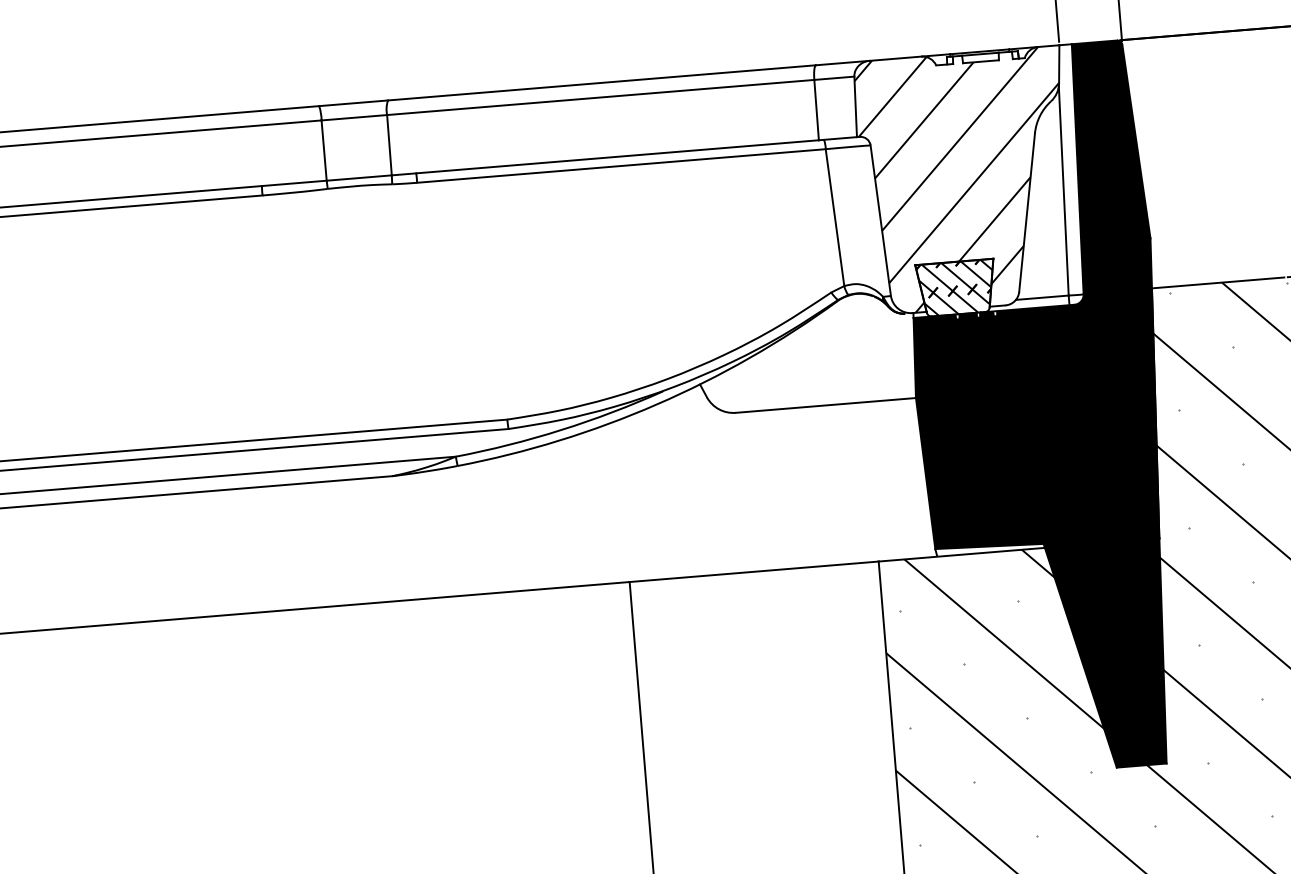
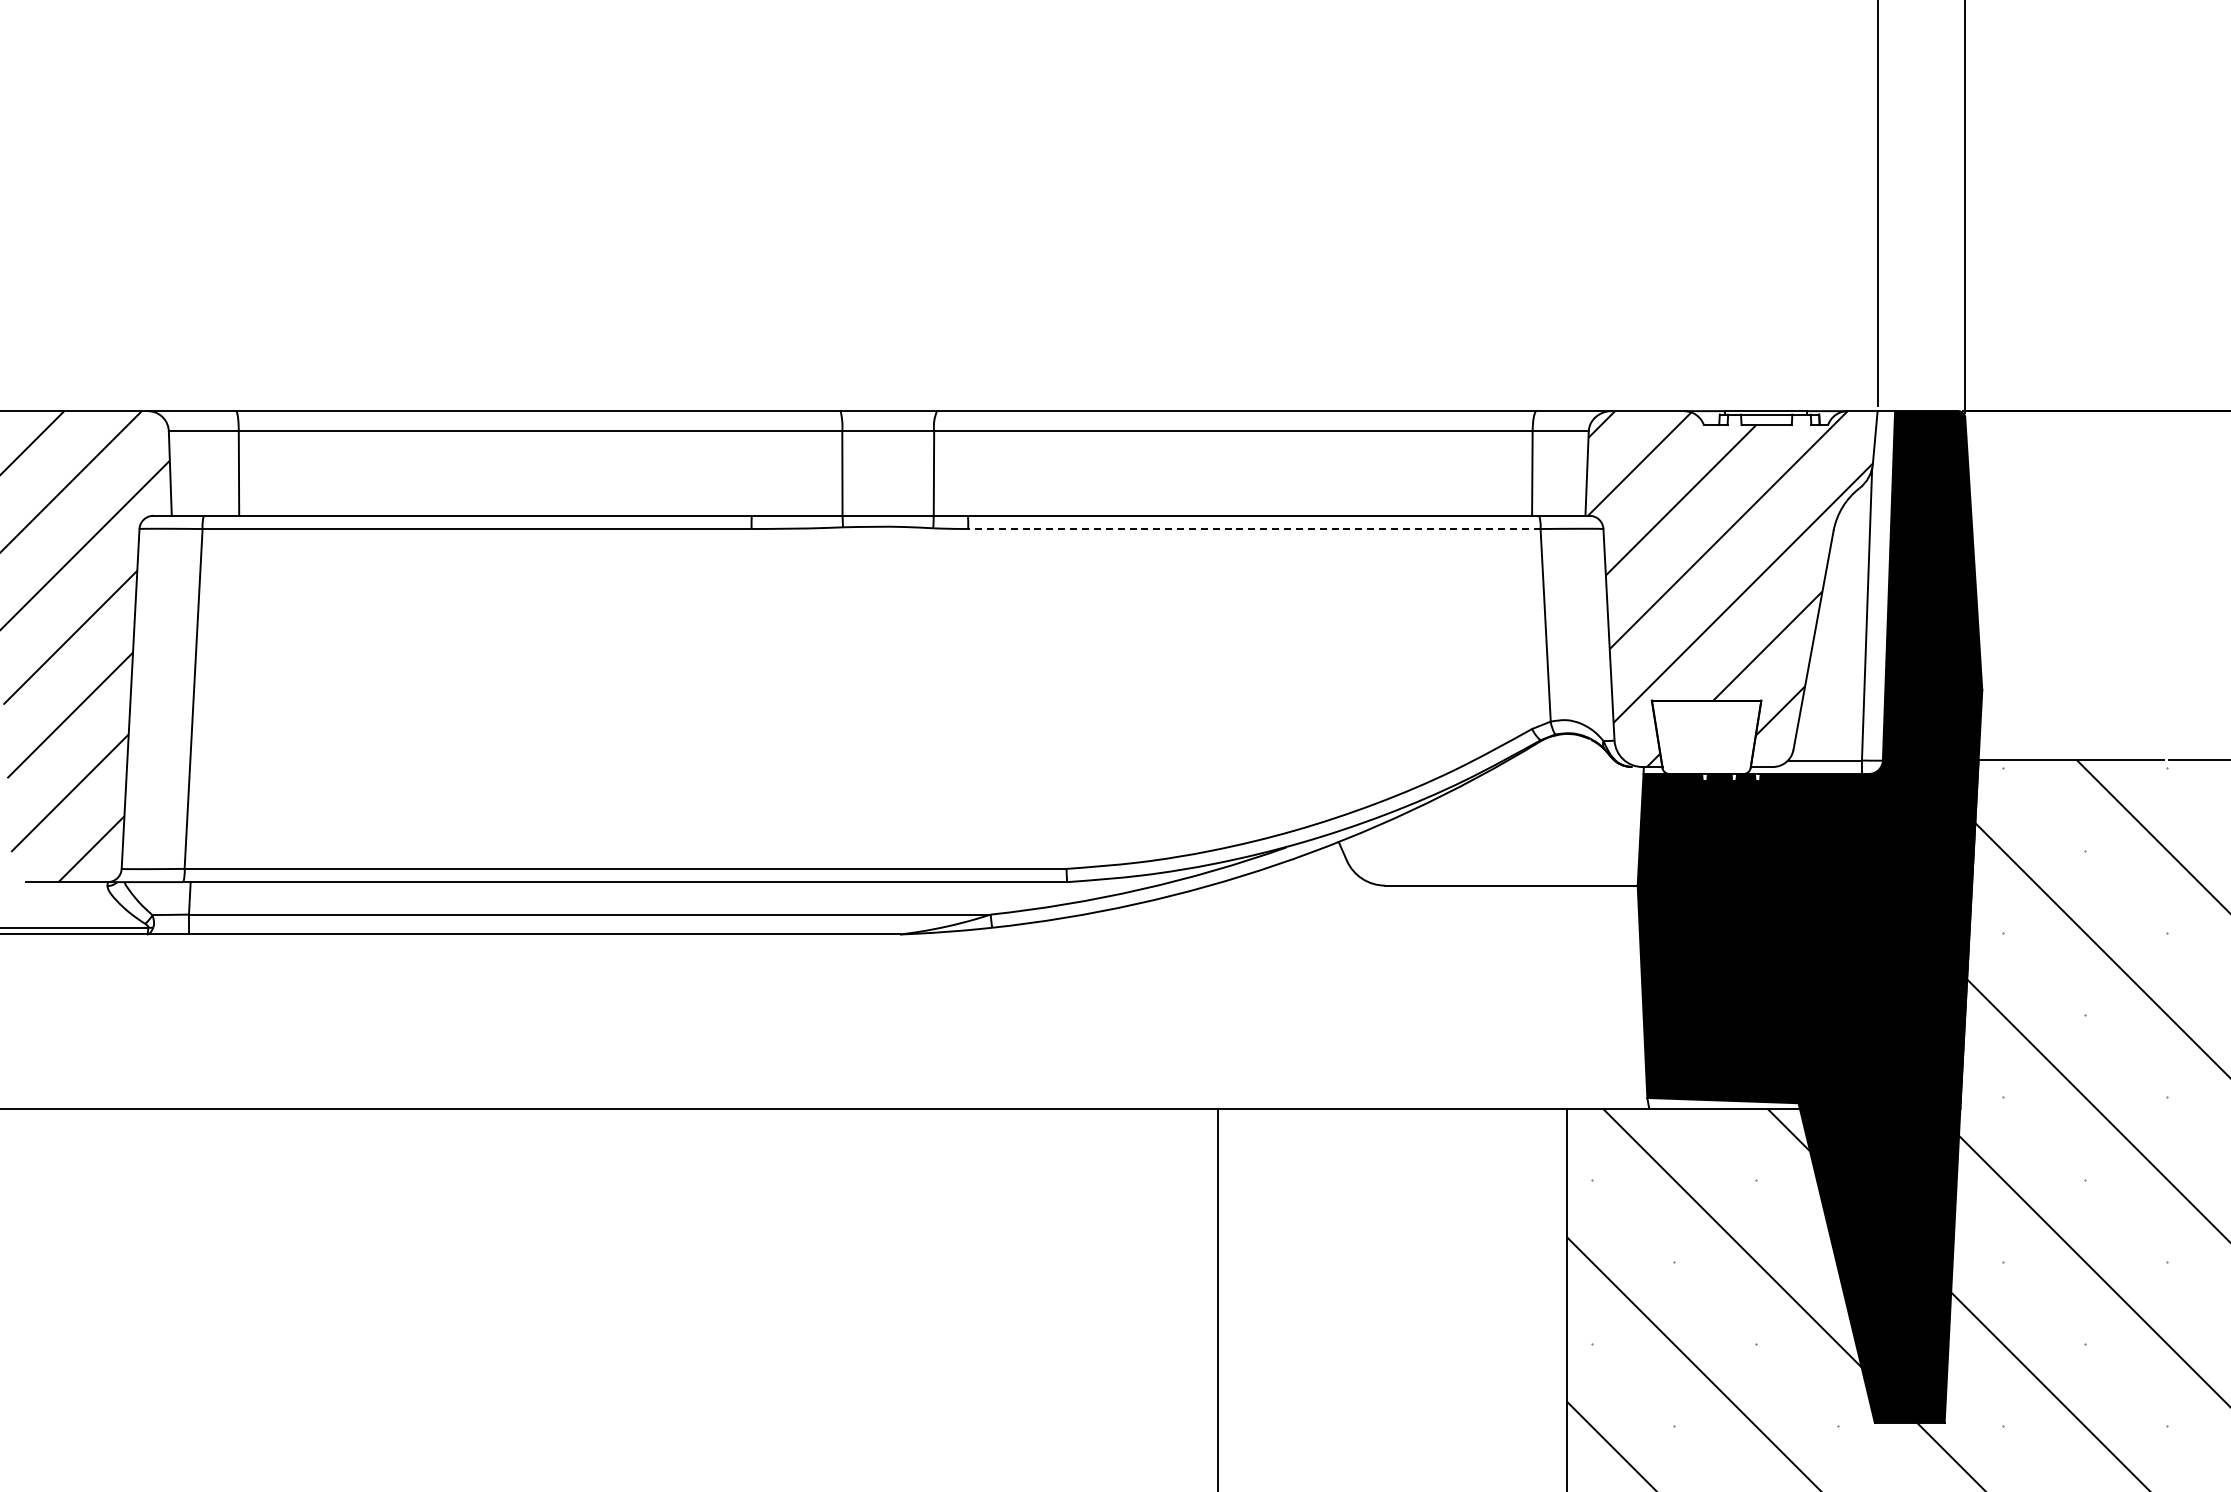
line: (620, 166) -> (1253, 529), solid -> dashed
hatch: (955, 287) -> (1705, 736), removed

